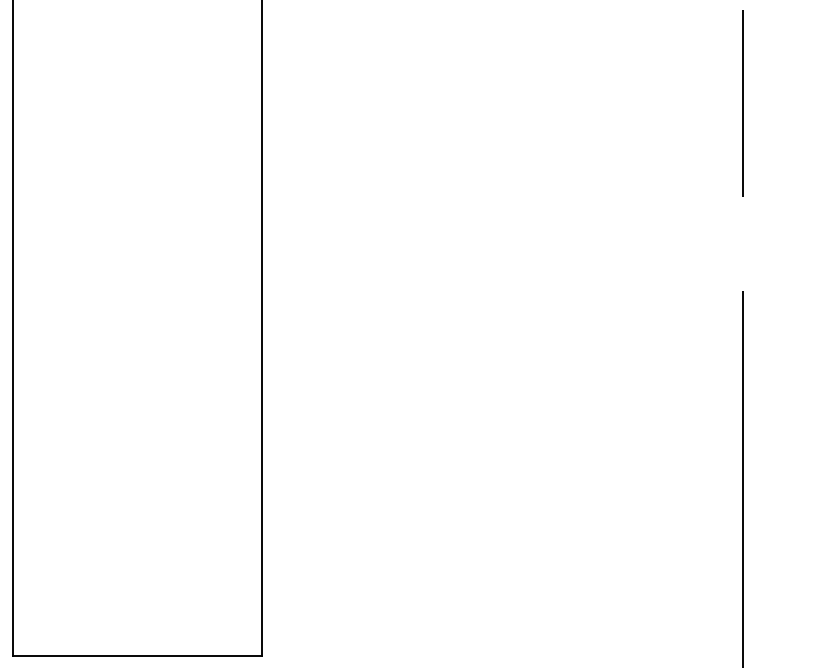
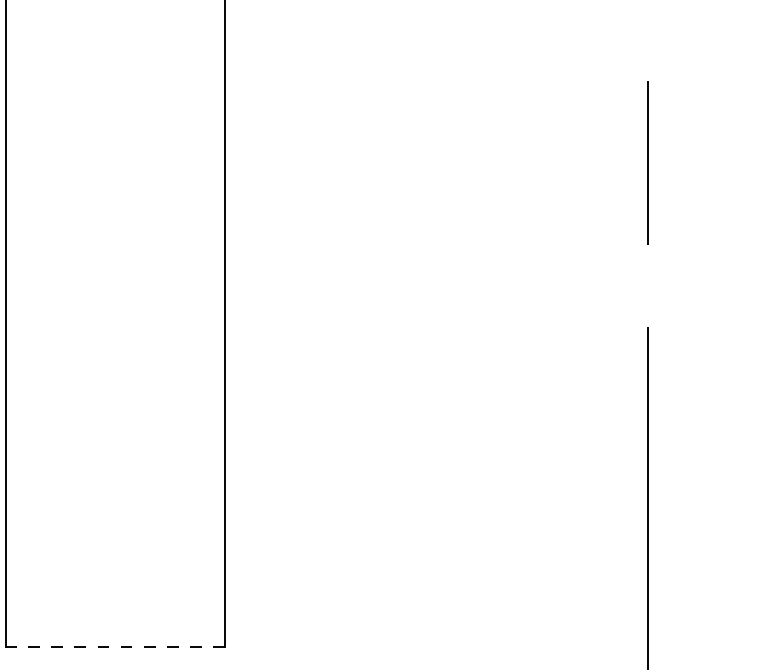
line: (137, 655) -> (115, 647), solid -> dashed

